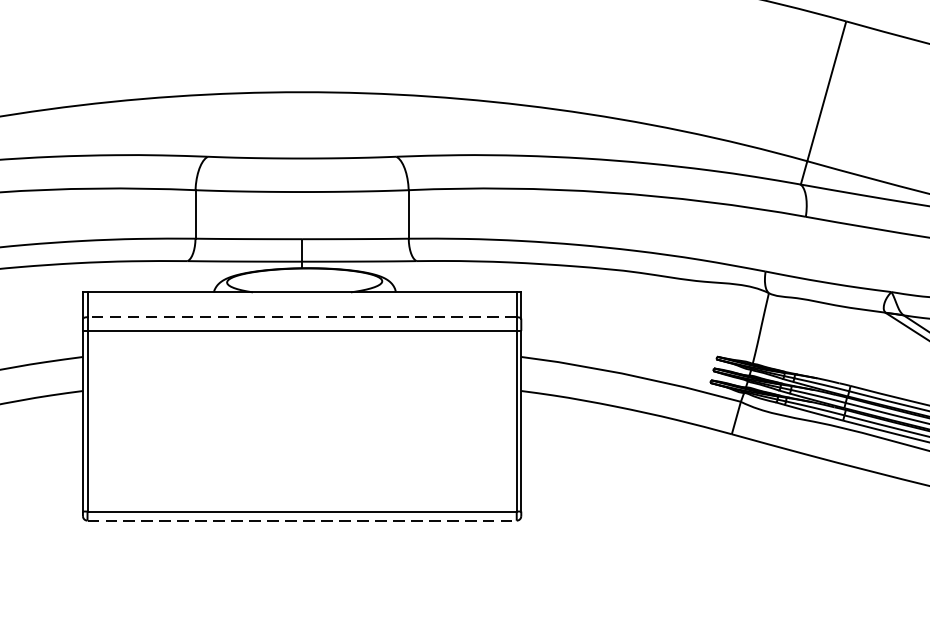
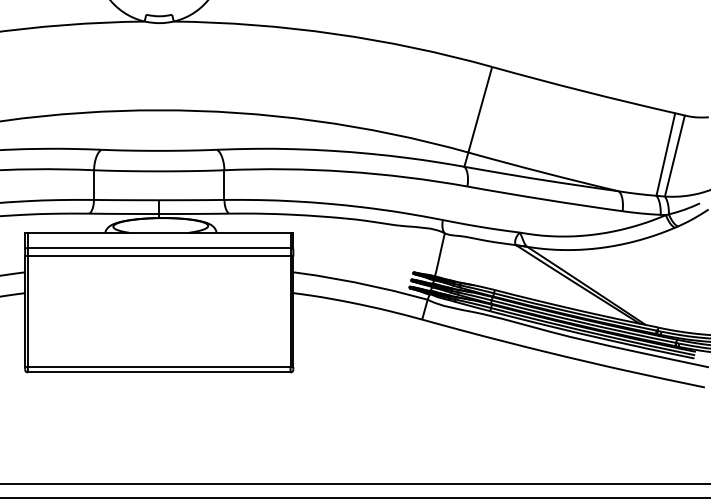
line: (300, 316) -> (158, 247), dashed -> solid
line: (302, 520) -> (159, 372), dashed -> solid

